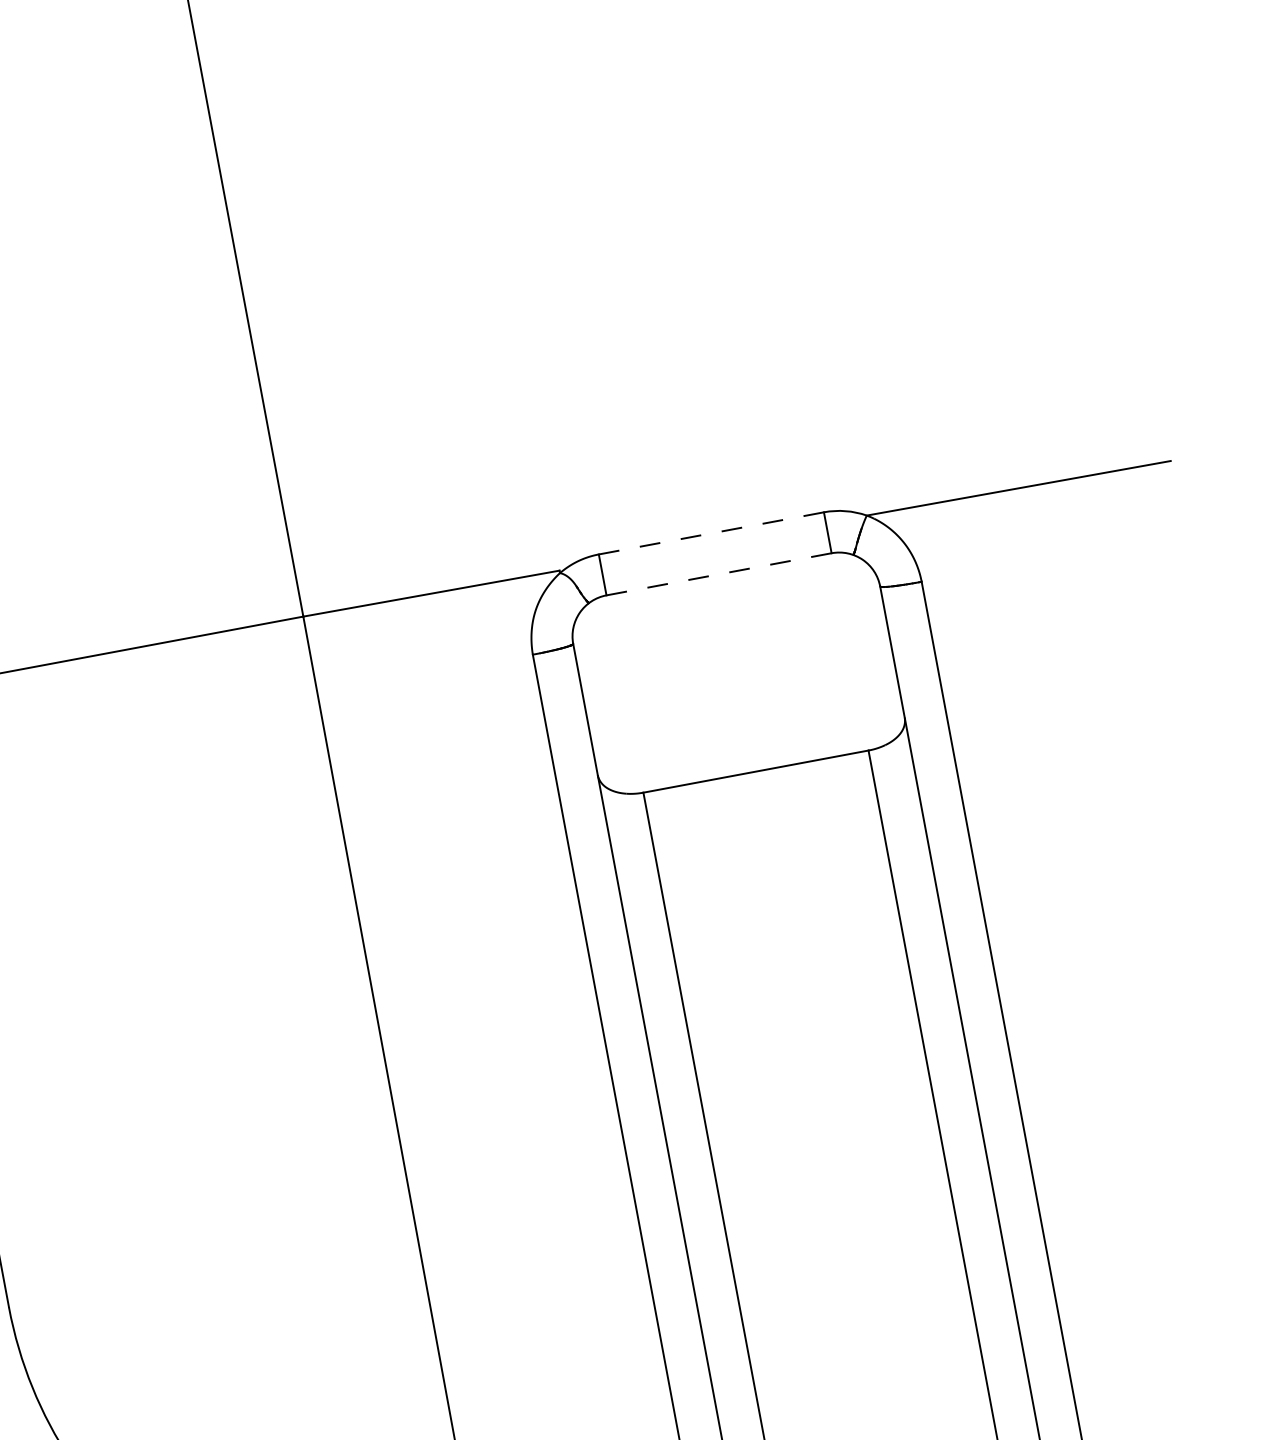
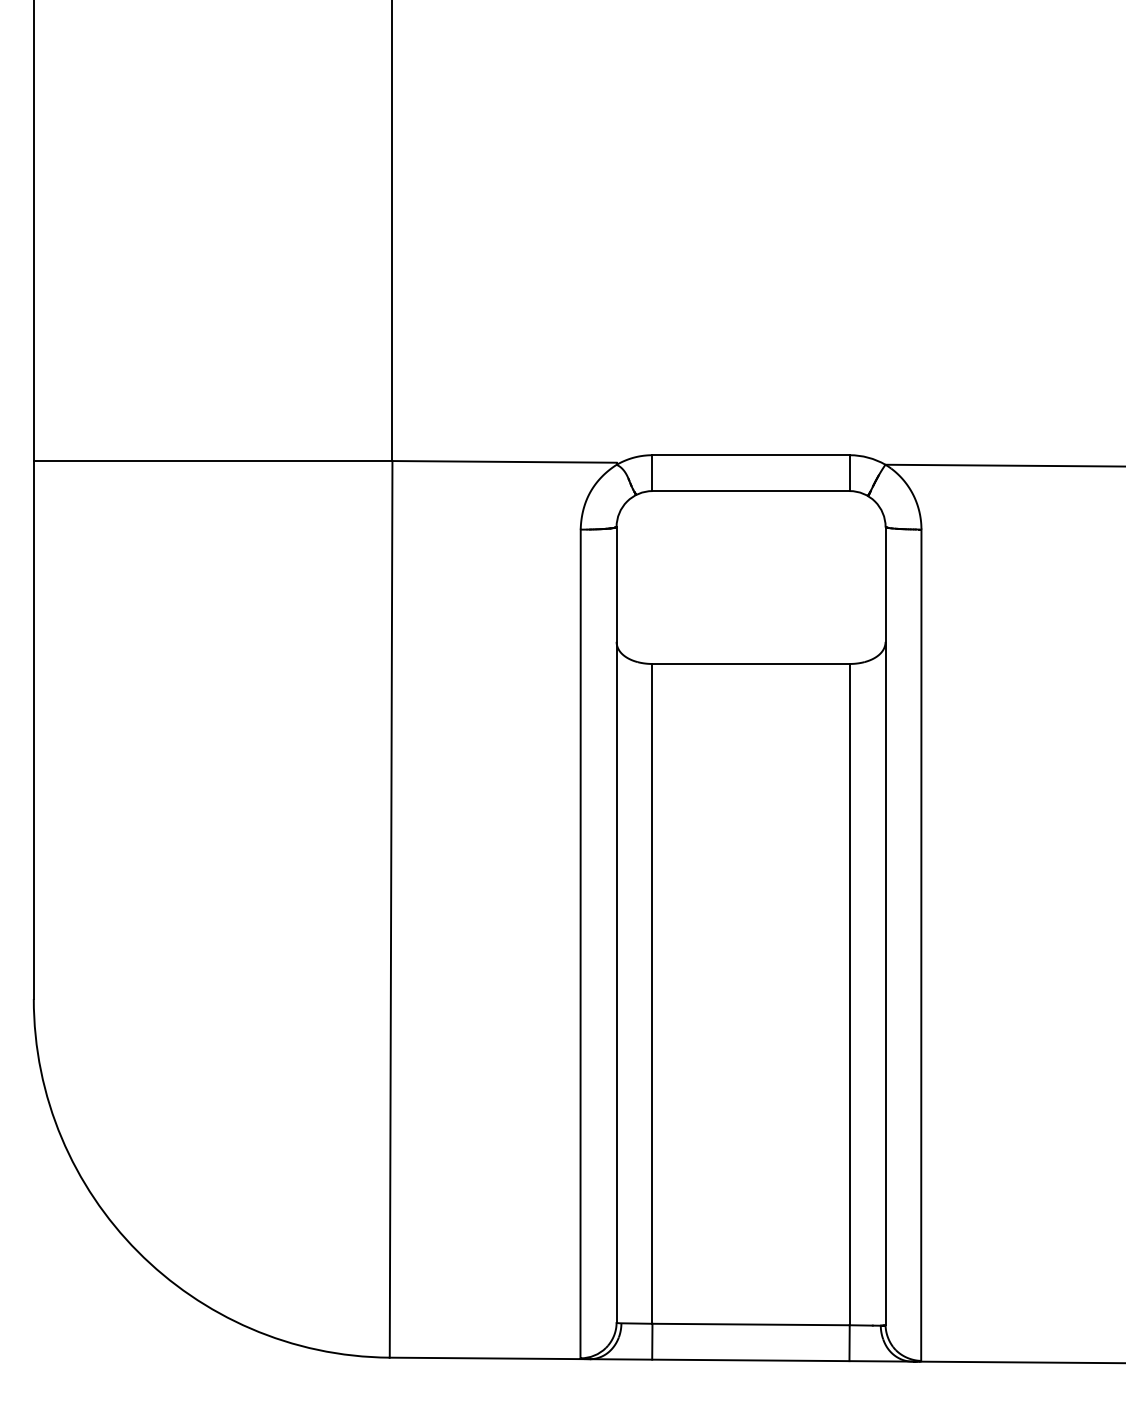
line: (711, 533) -> (751, 455), dashed -> solid
line: (719, 574) -> (751, 491), dashed -> solid

